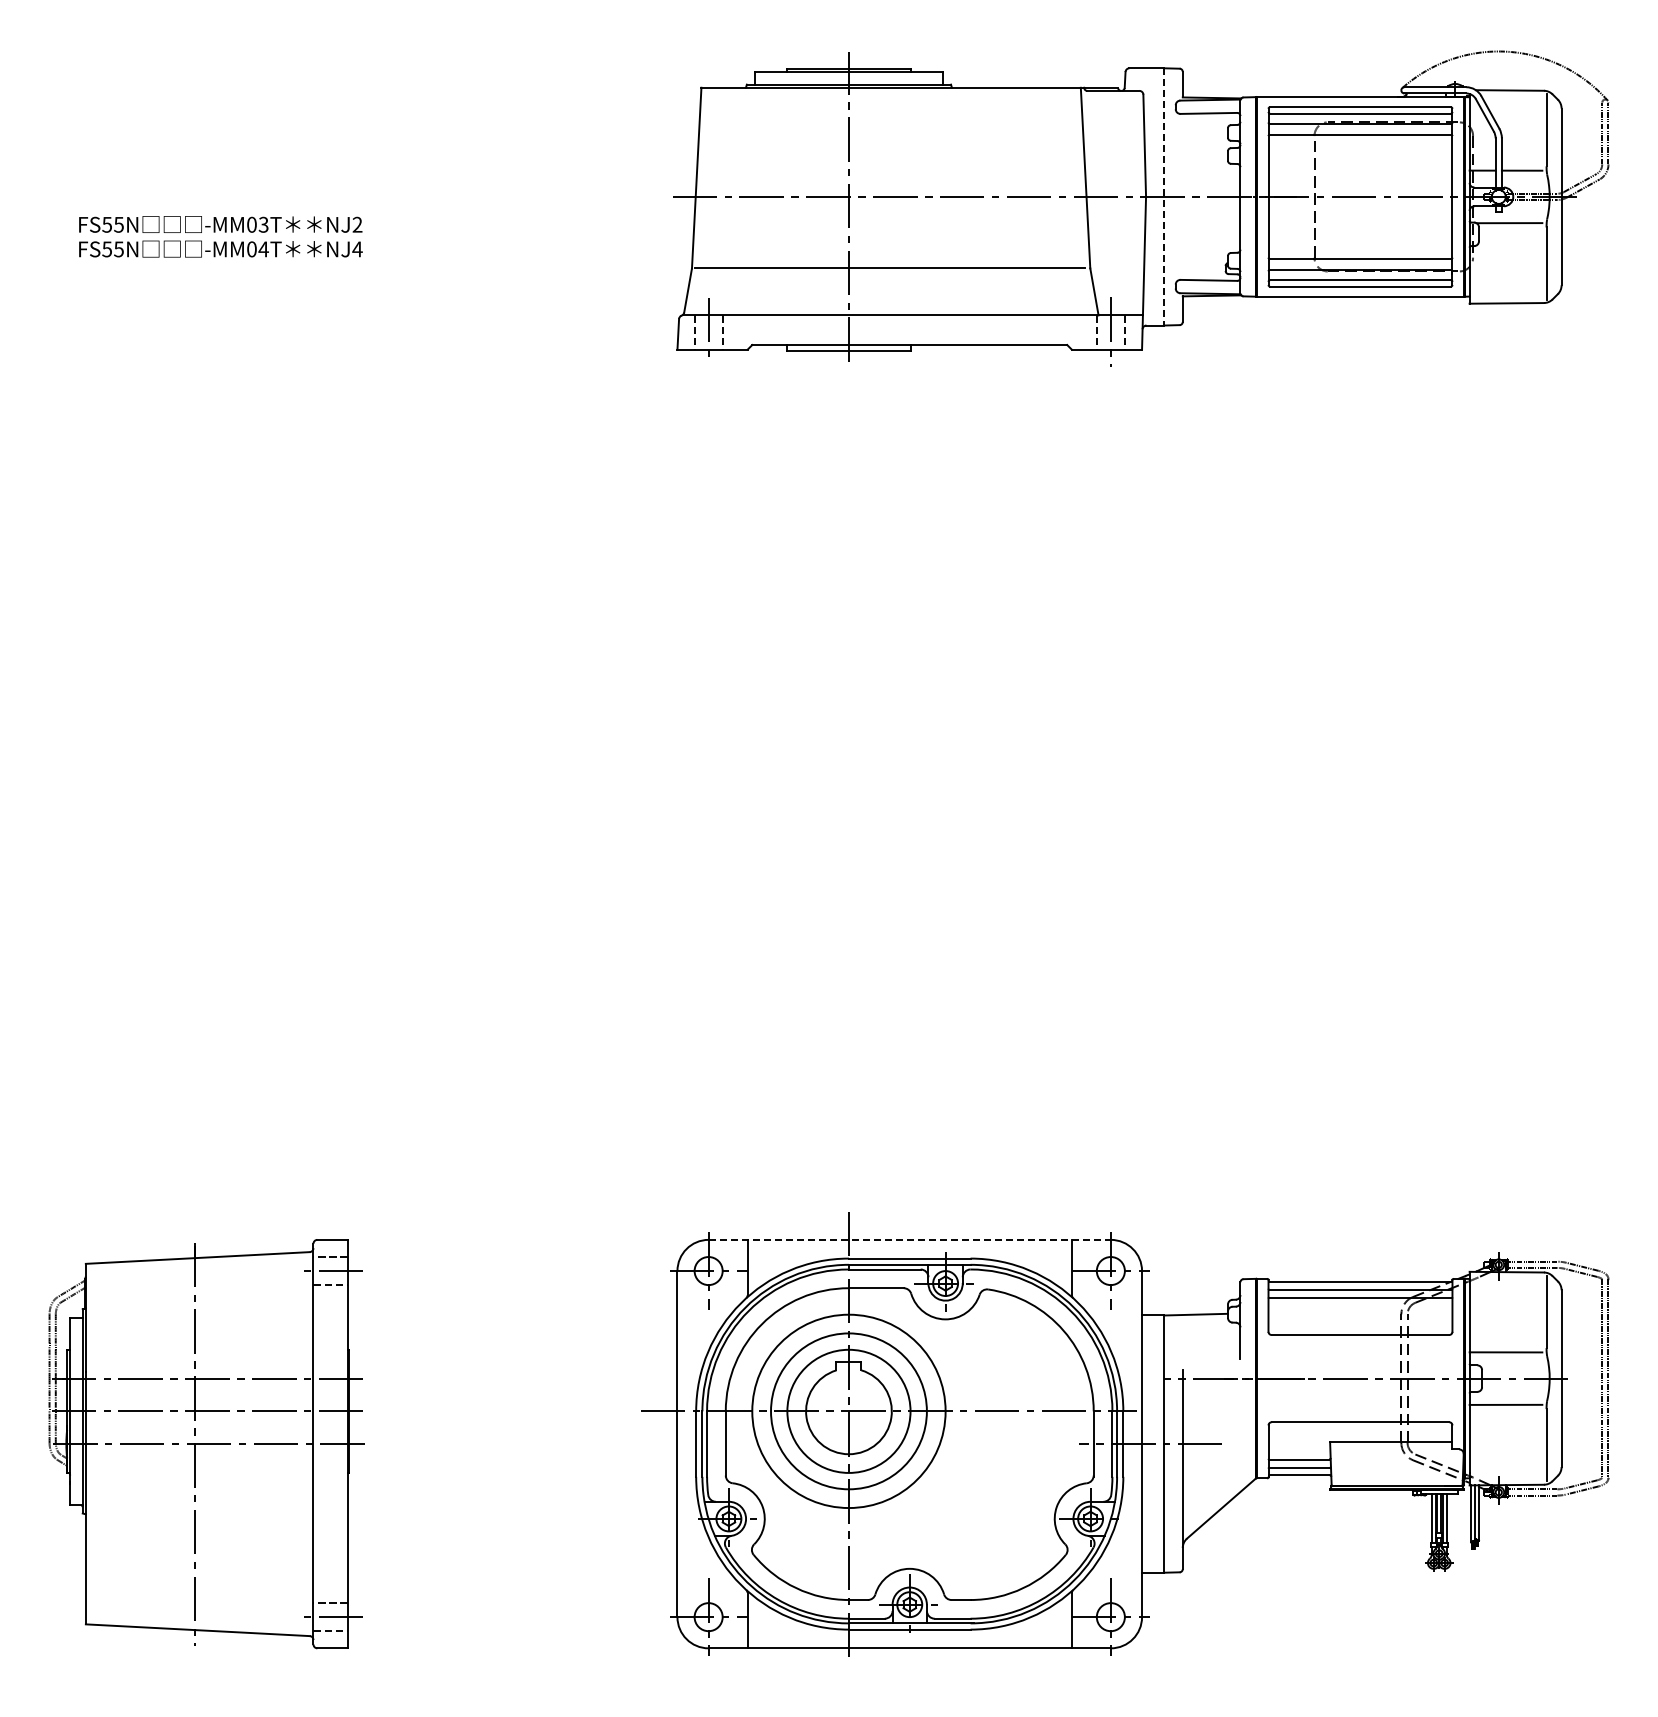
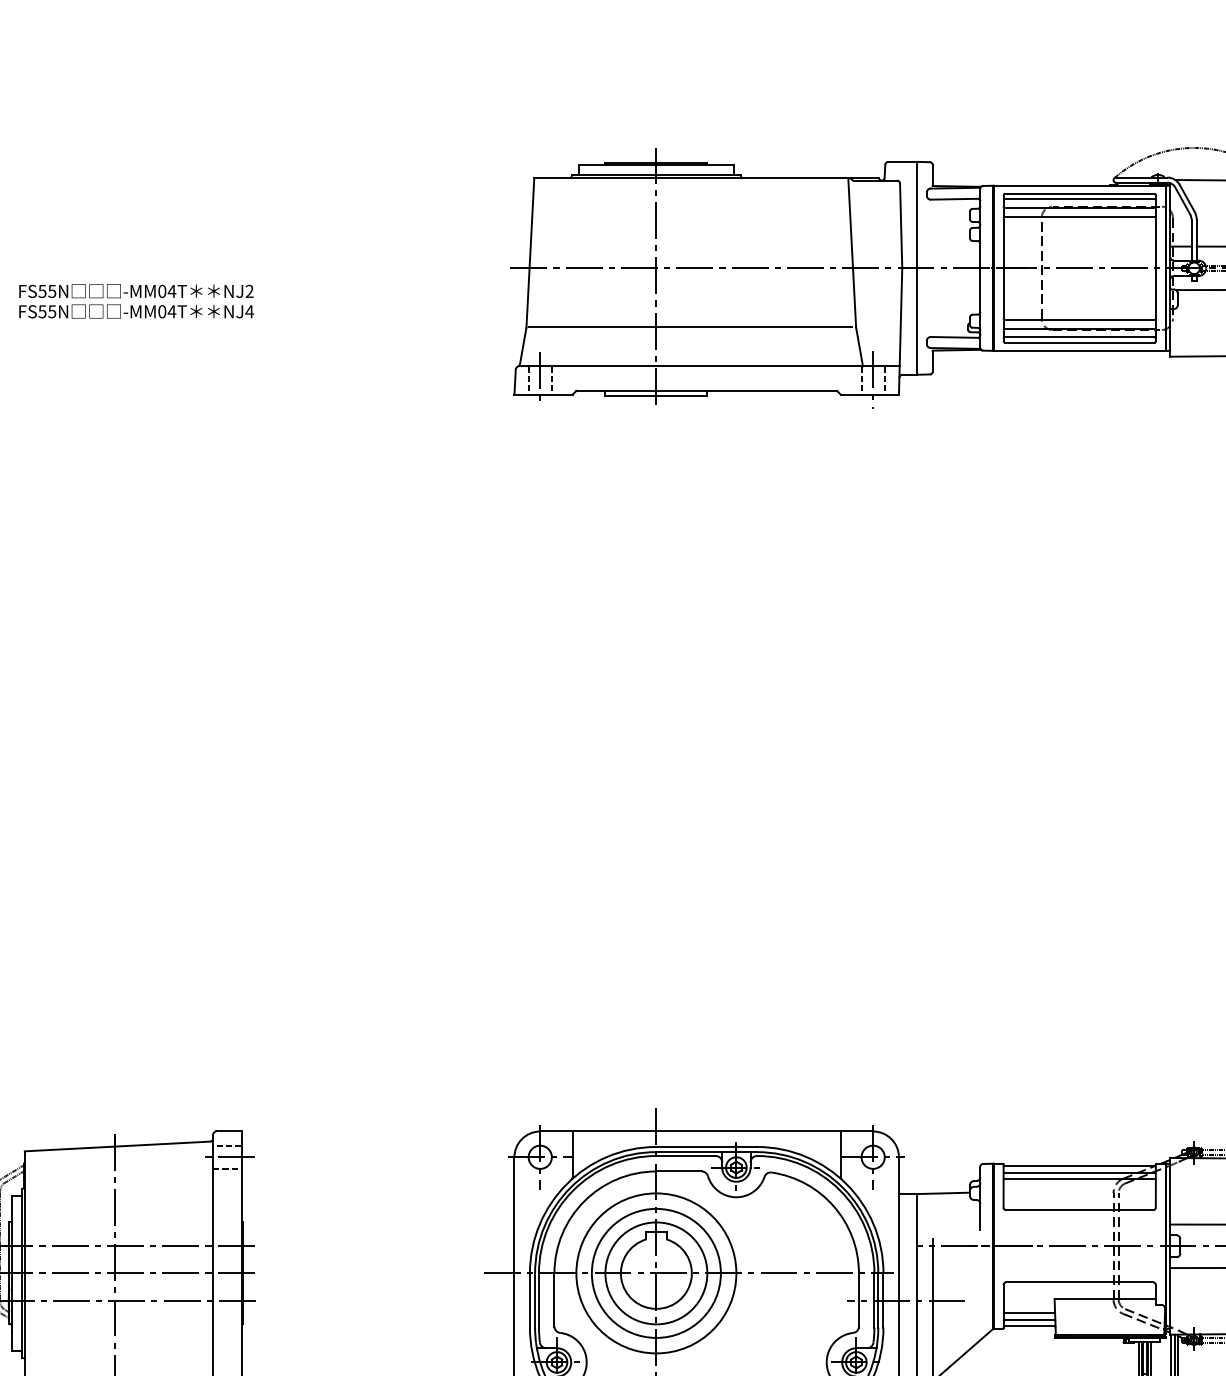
line: (1164, 196) -> (917, 267), dashed -> solid
text: (263, 224) -> (171, 291), -MM03T -> -MM04T
line: (910, 1239) -> (707, 1131), dashed -> solid

